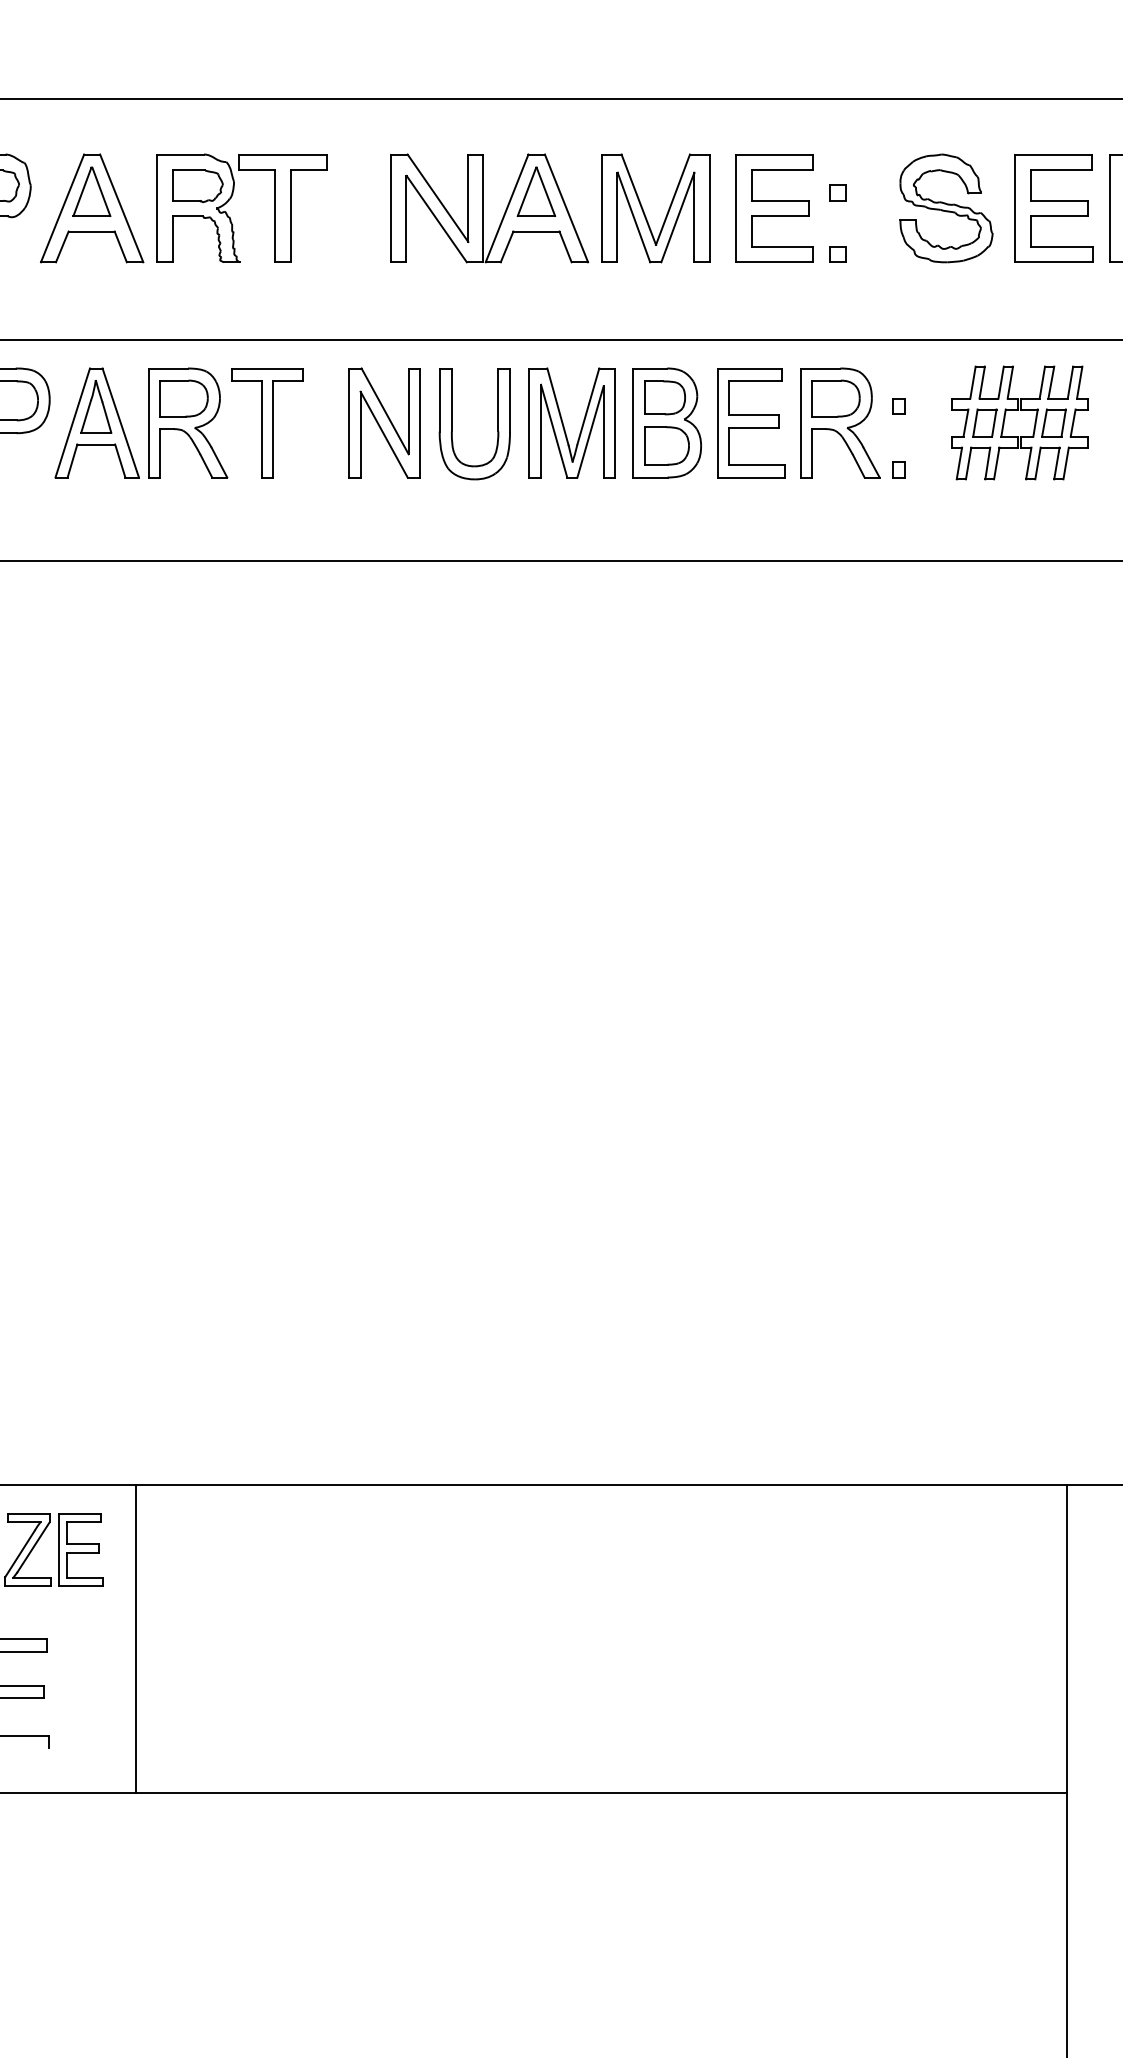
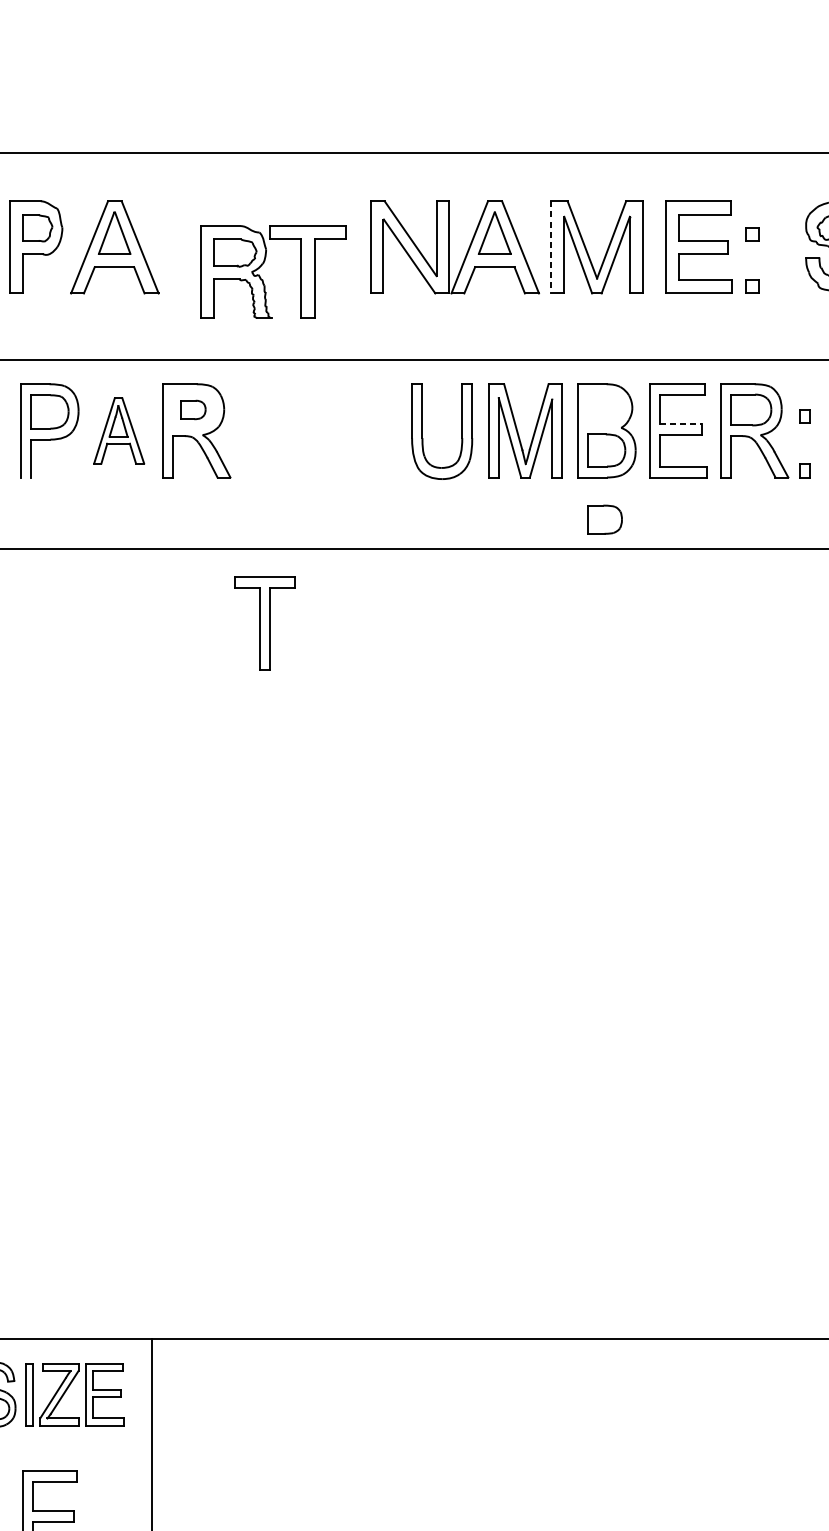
part: (231, 198) -> (263, 263), moved
line: (602, 208) -> (551, 247), solid -> dashed
part: (664, 397) -> (604, 519), moved
part: (183, 398) -> (193, 409), size x0.6
line: (754, 414) -> (681, 423), solid -> dashed
part: (96, 422) -> (118, 430), size x0.7
part: (384, 422) -> (364, 430), removed
part: (267, 423) -> (264, 623), moved

